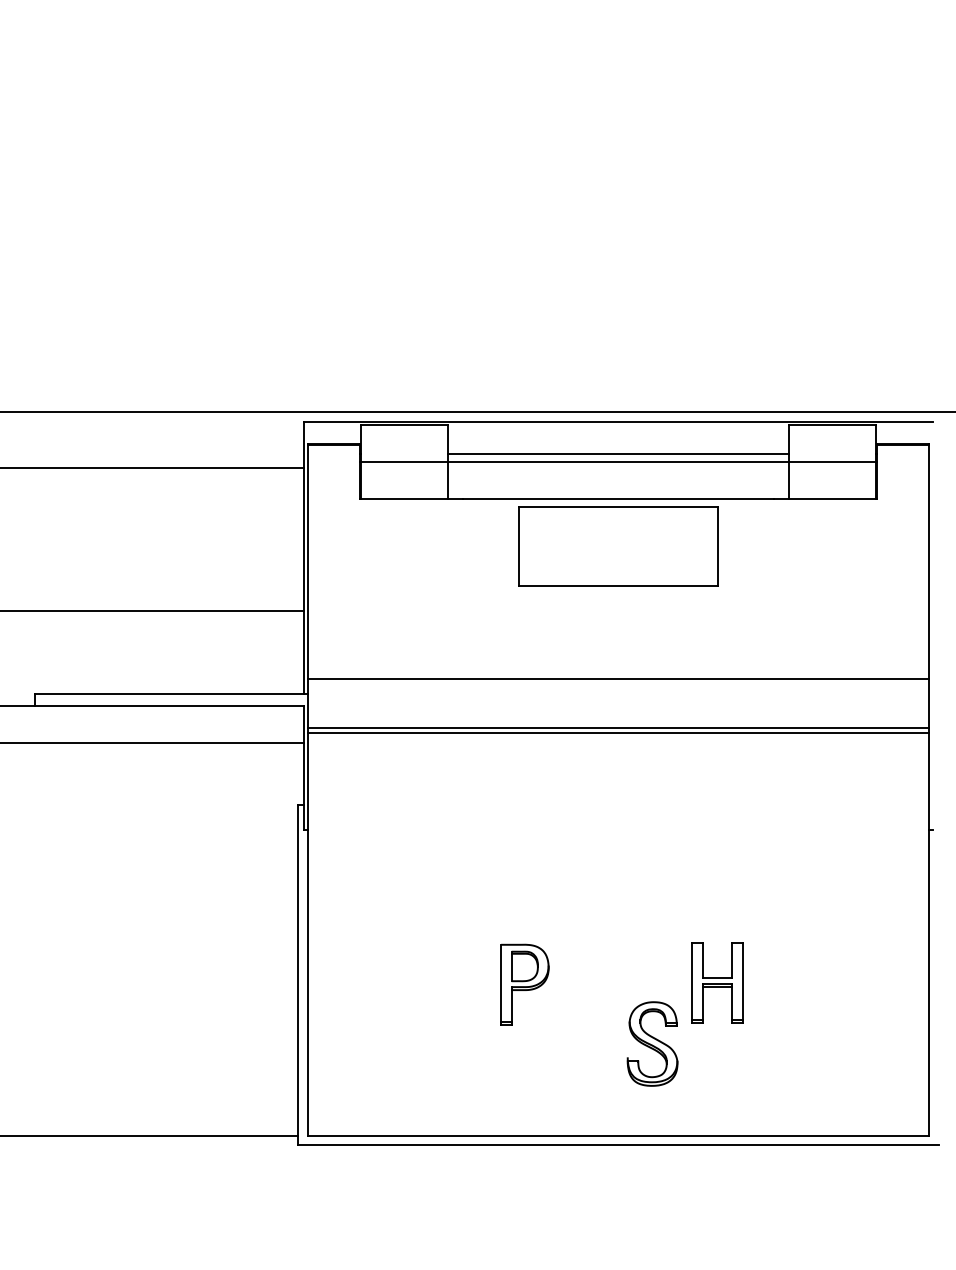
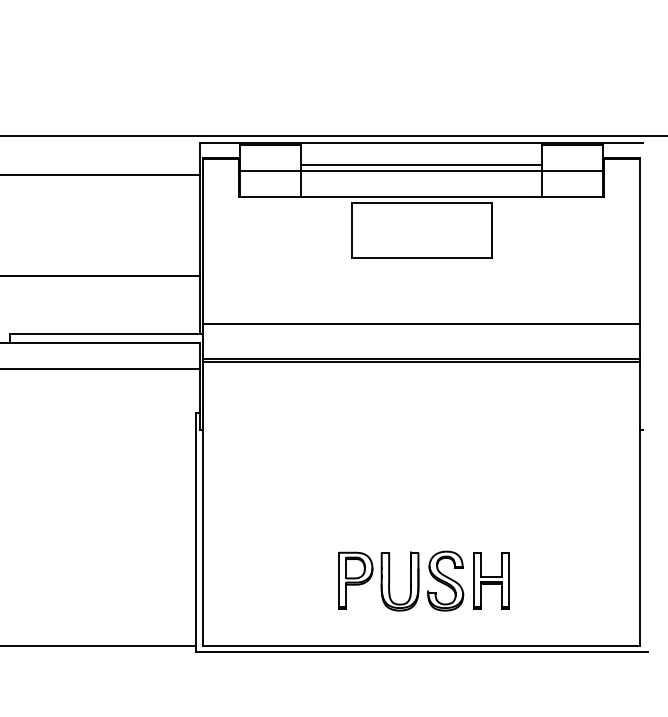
part: (717, 982) -> (491, 580), moved
part: (524, 984) -> (355, 580), moved
part: (573, 1044) -> (389, 581), added

